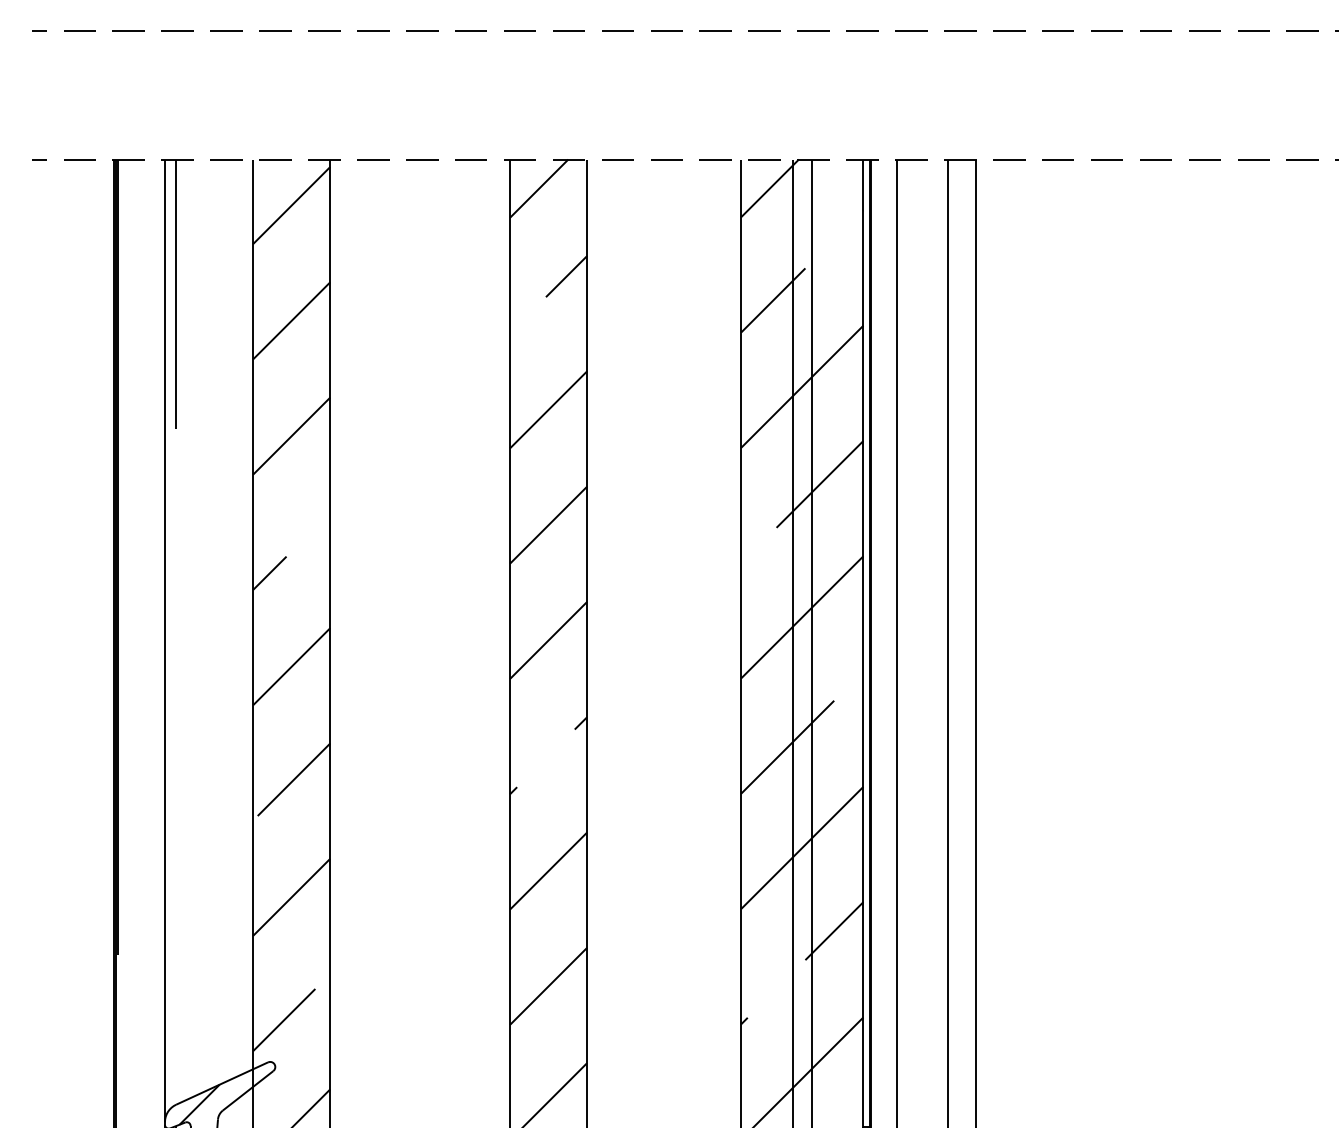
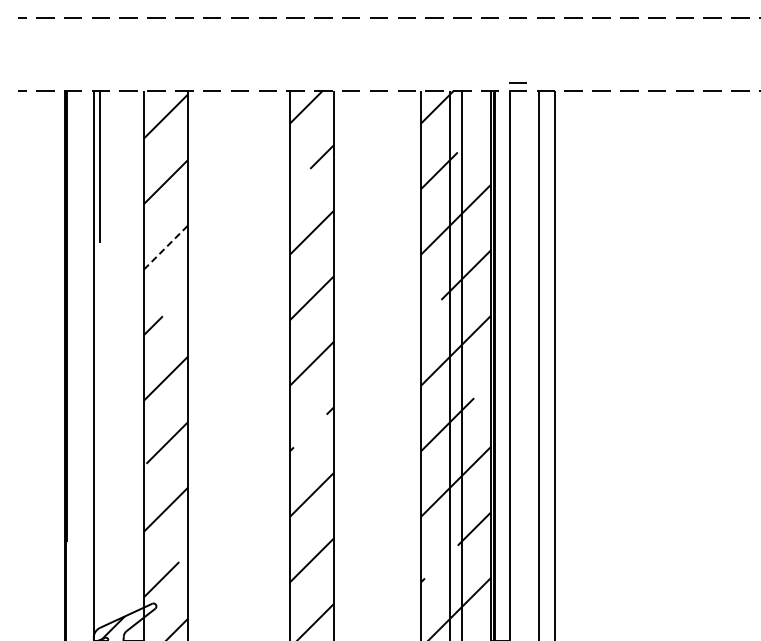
line: (910, 145) -> (517, 82), added
line: (291, 435) -> (165, 247), solid -> dashed

